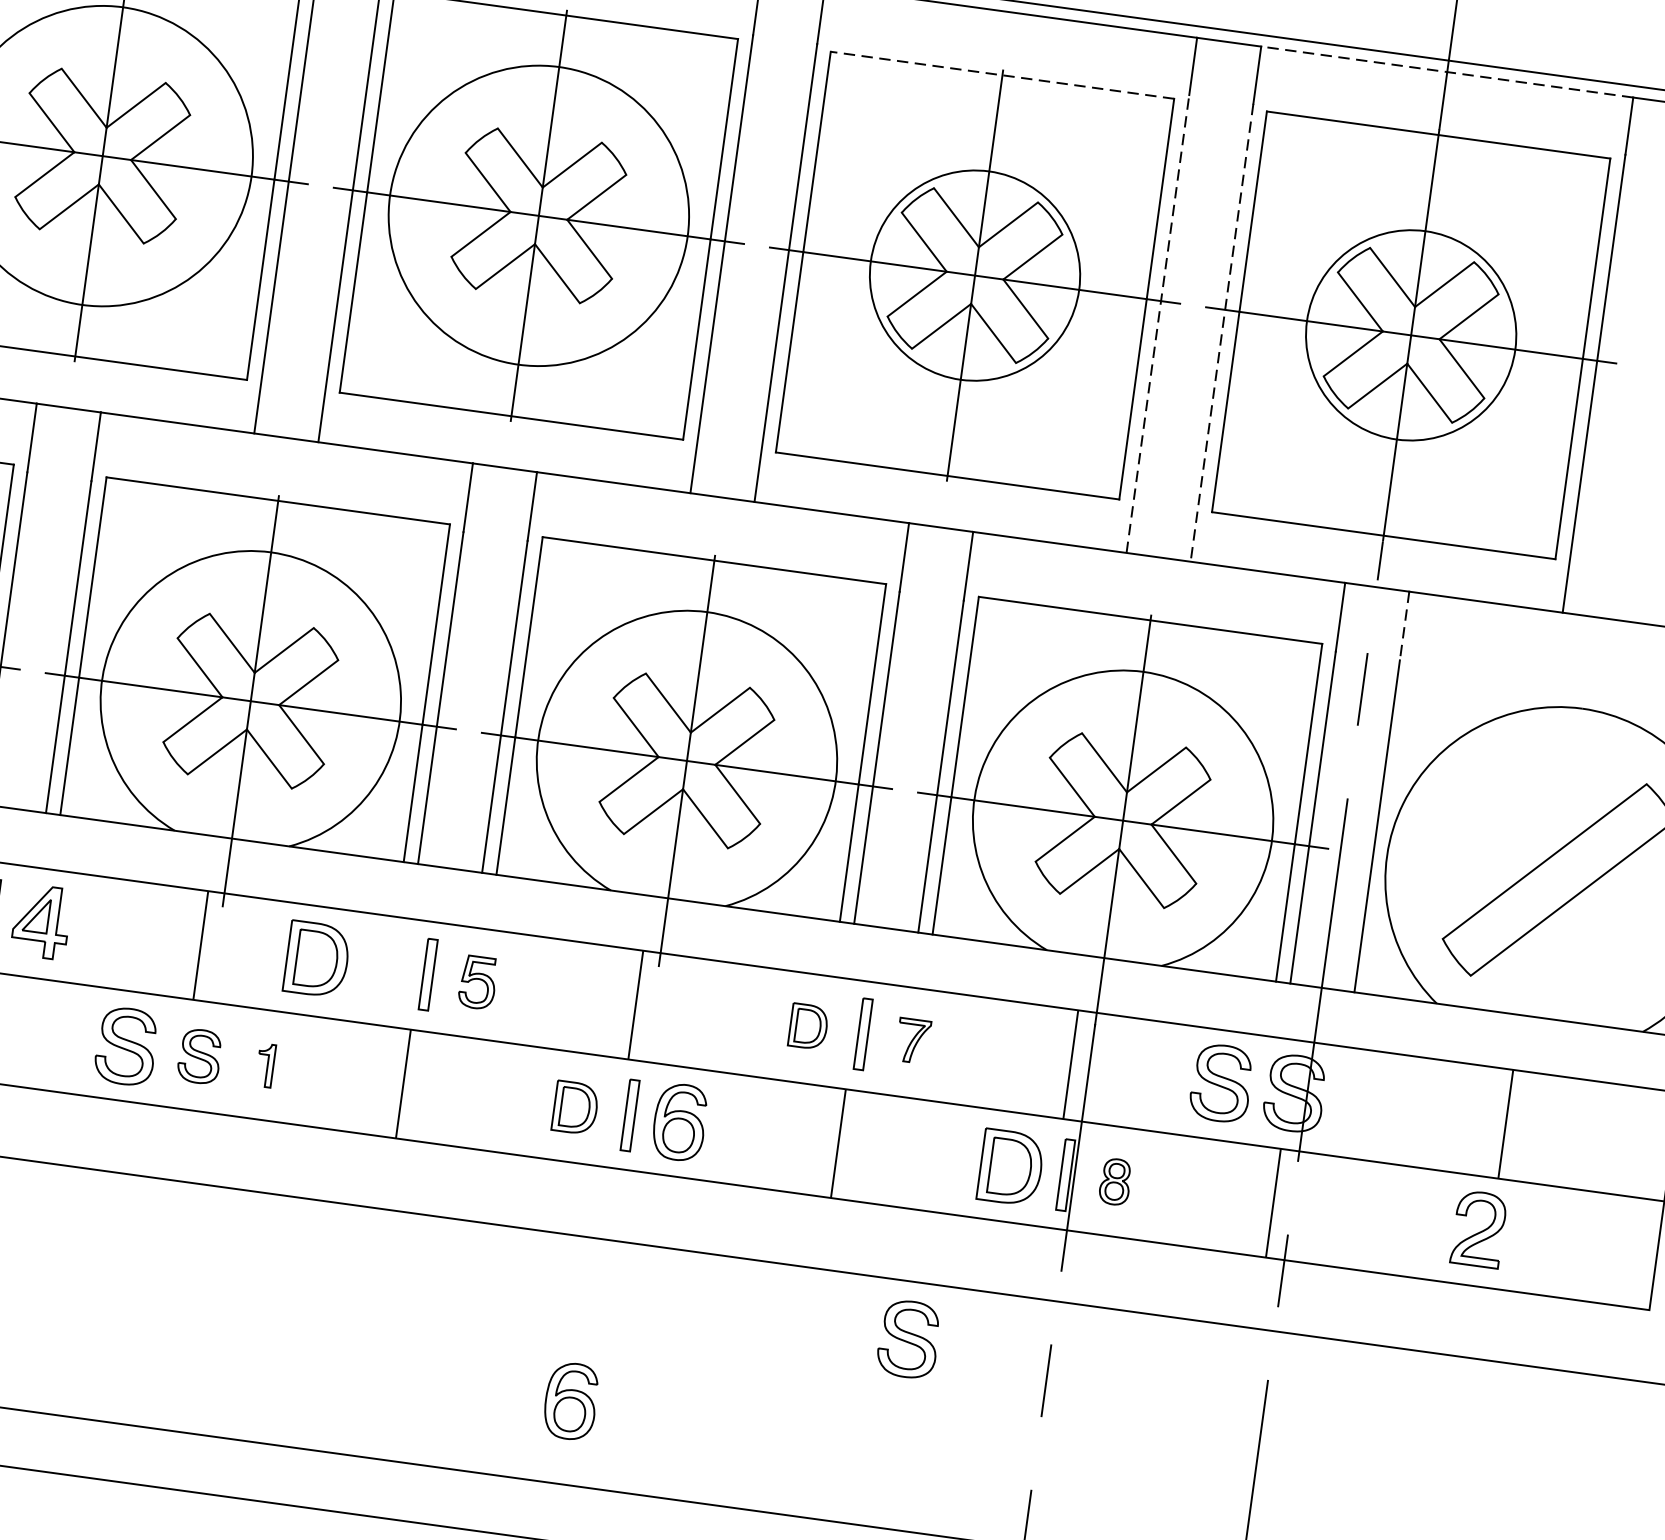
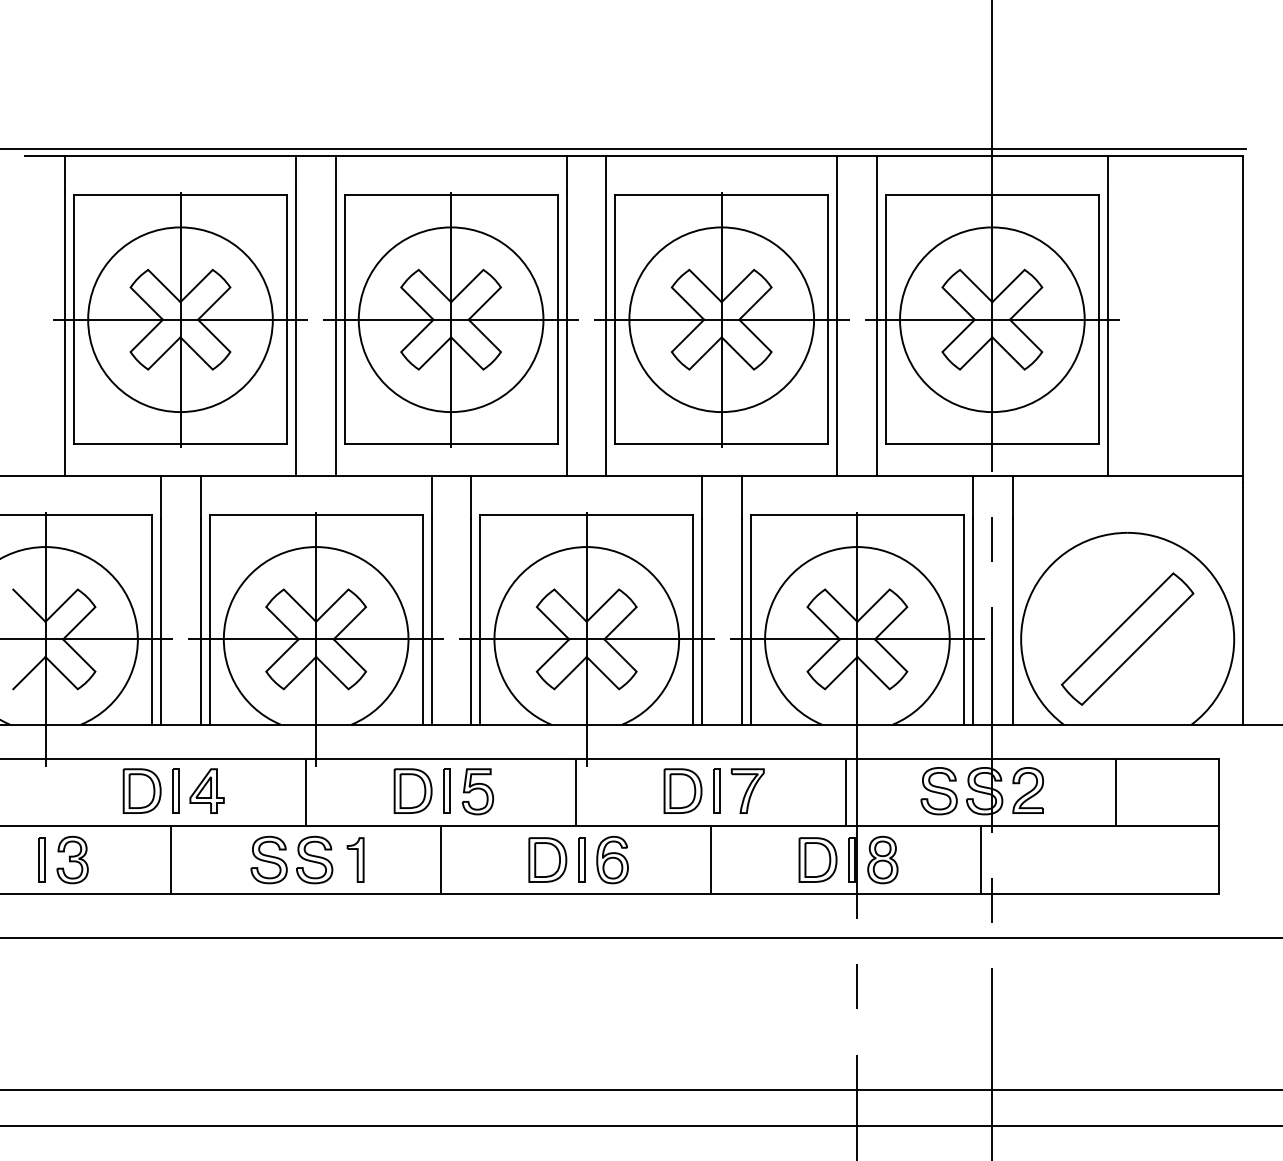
line: (1445, 72) -> (991, 156), dashed -> solid
line: (1002, 75) -> (721, 195), dashed -> solid
circle: (974, 275) -> (721, 319), size x1.43
line: (1158, 323) -> (837, 333), dashed -> solid
line: (1221, 333) -> (876, 334), dashed -> solid
circle: (1411, 334) -> (992, 319), size x1.43
line: (1404, 626) -> (1012, 497), dashed -> solid
part: (316, 958) -> (412, 790), moved
part: (477, 981) -> (477, 791), size x1.43
part: (807, 1025) -> (682, 790), size x1.67
part: (912, 1039) -> (747, 790), size x1.67
part: (199, 1055) -> (314, 859), size x1.43
part: (265, 1064) -> (355, 859), size x1.67
part: (575, 1107) -> (547, 859), size x1.43
part: (1114, 1180) -> (882, 859), size x1.67
part: (1477, 1229) -> (1027, 790), moved
part: (907, 1339) -> (769, 973), removed
part: (570, 1400) -> (569, 1038), removed

